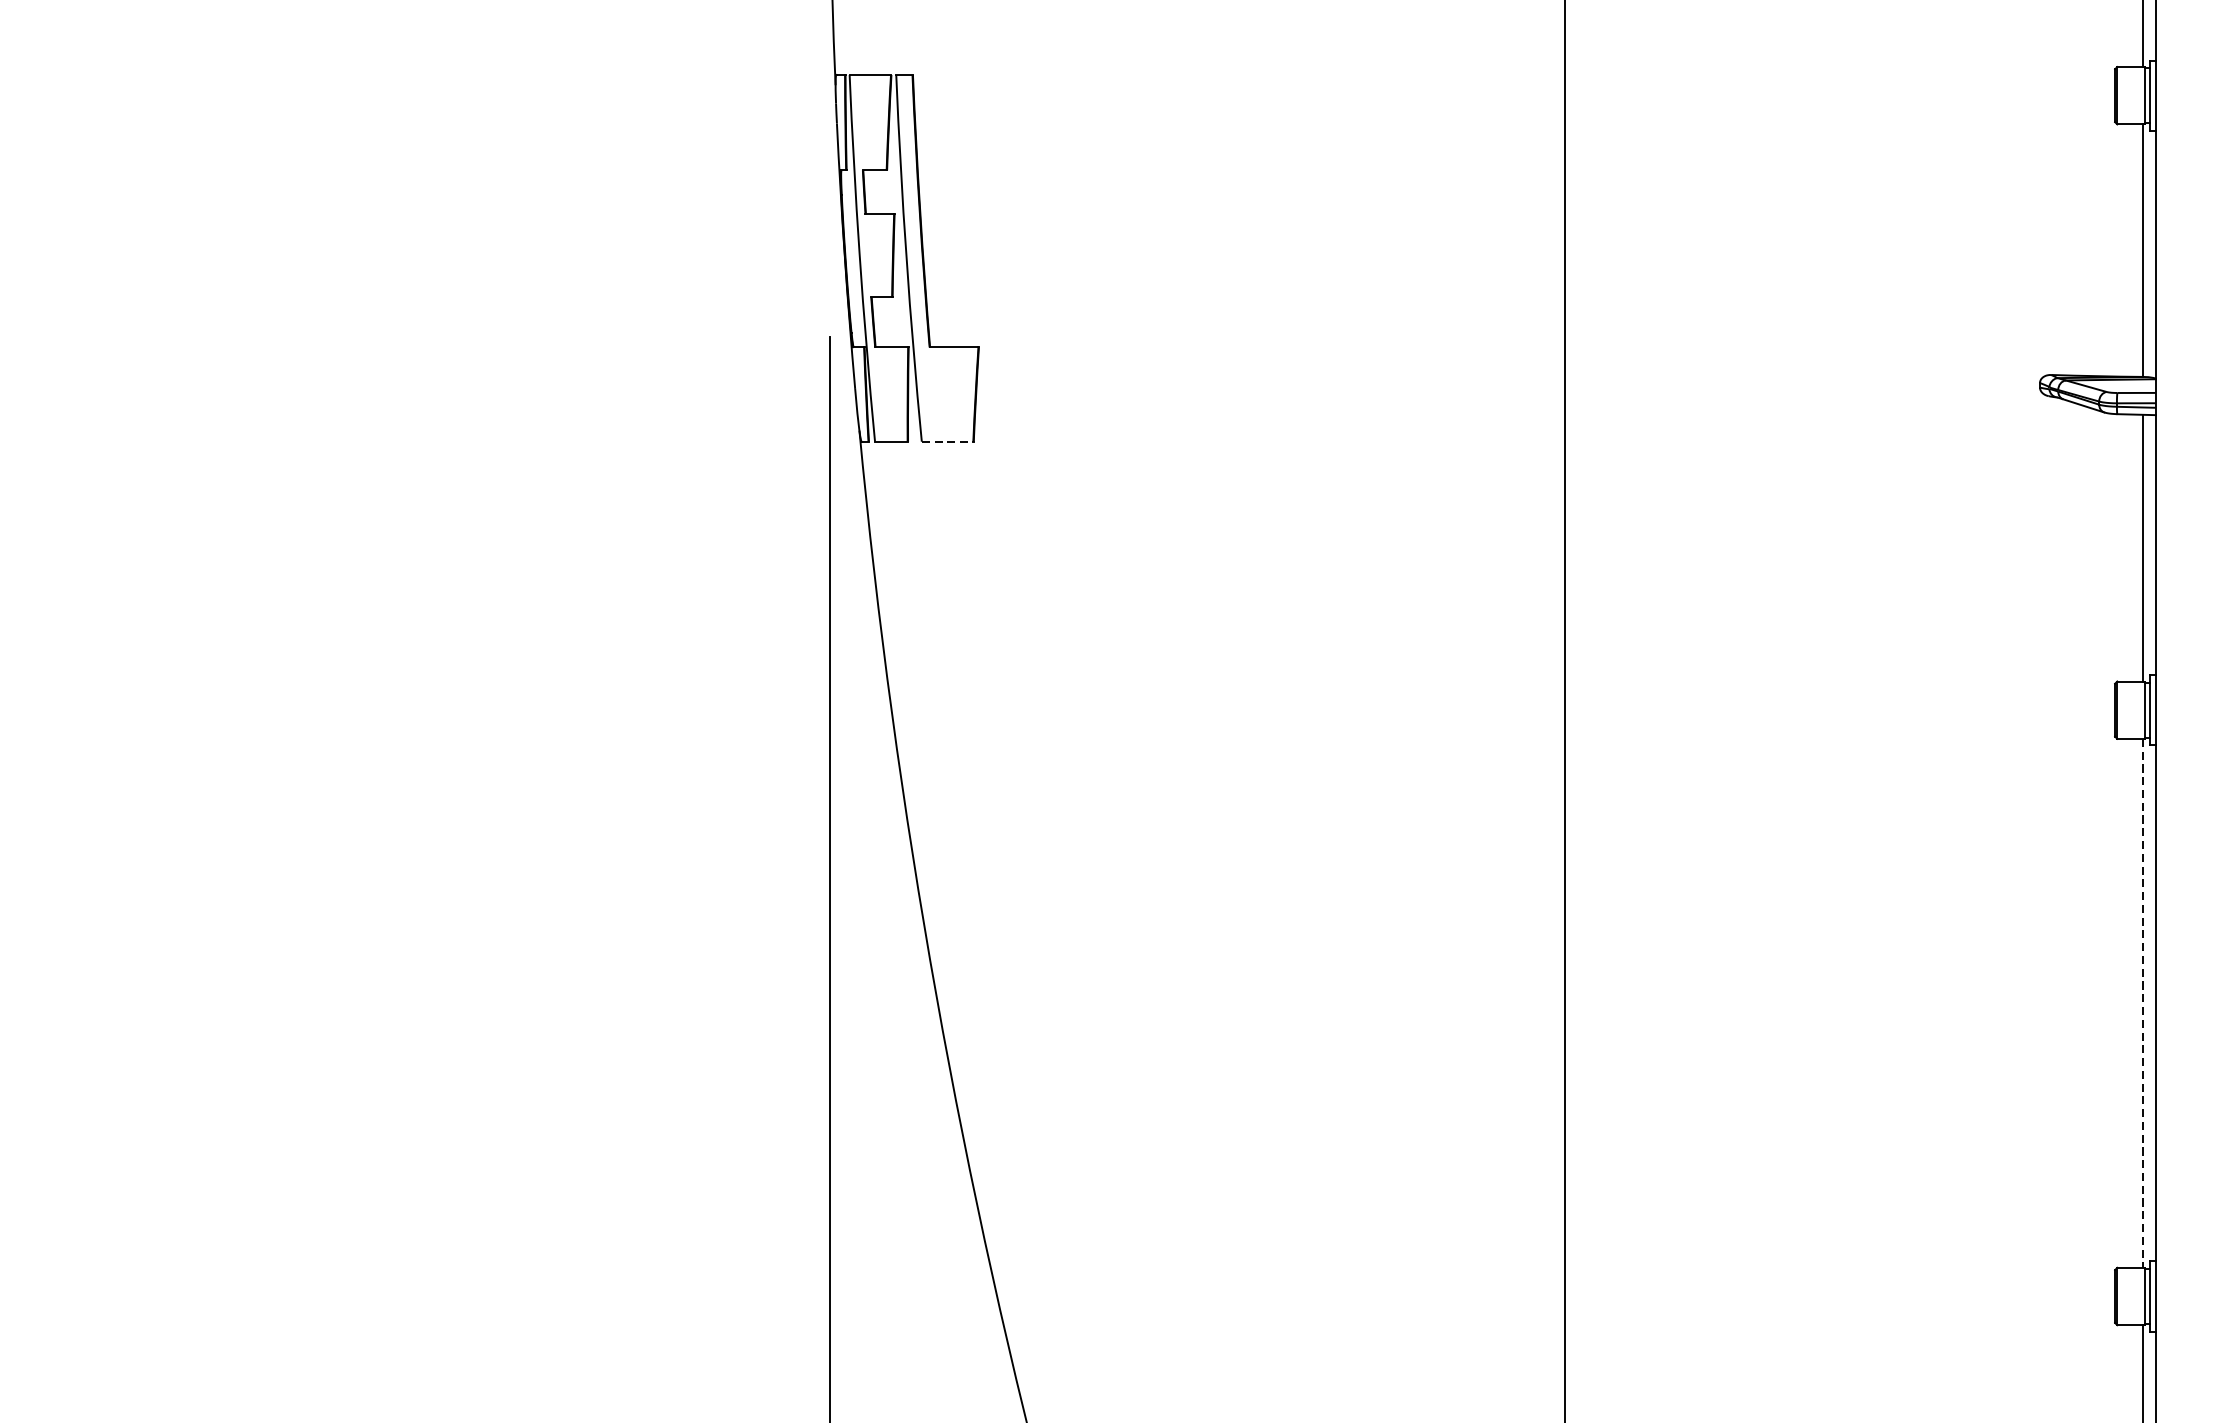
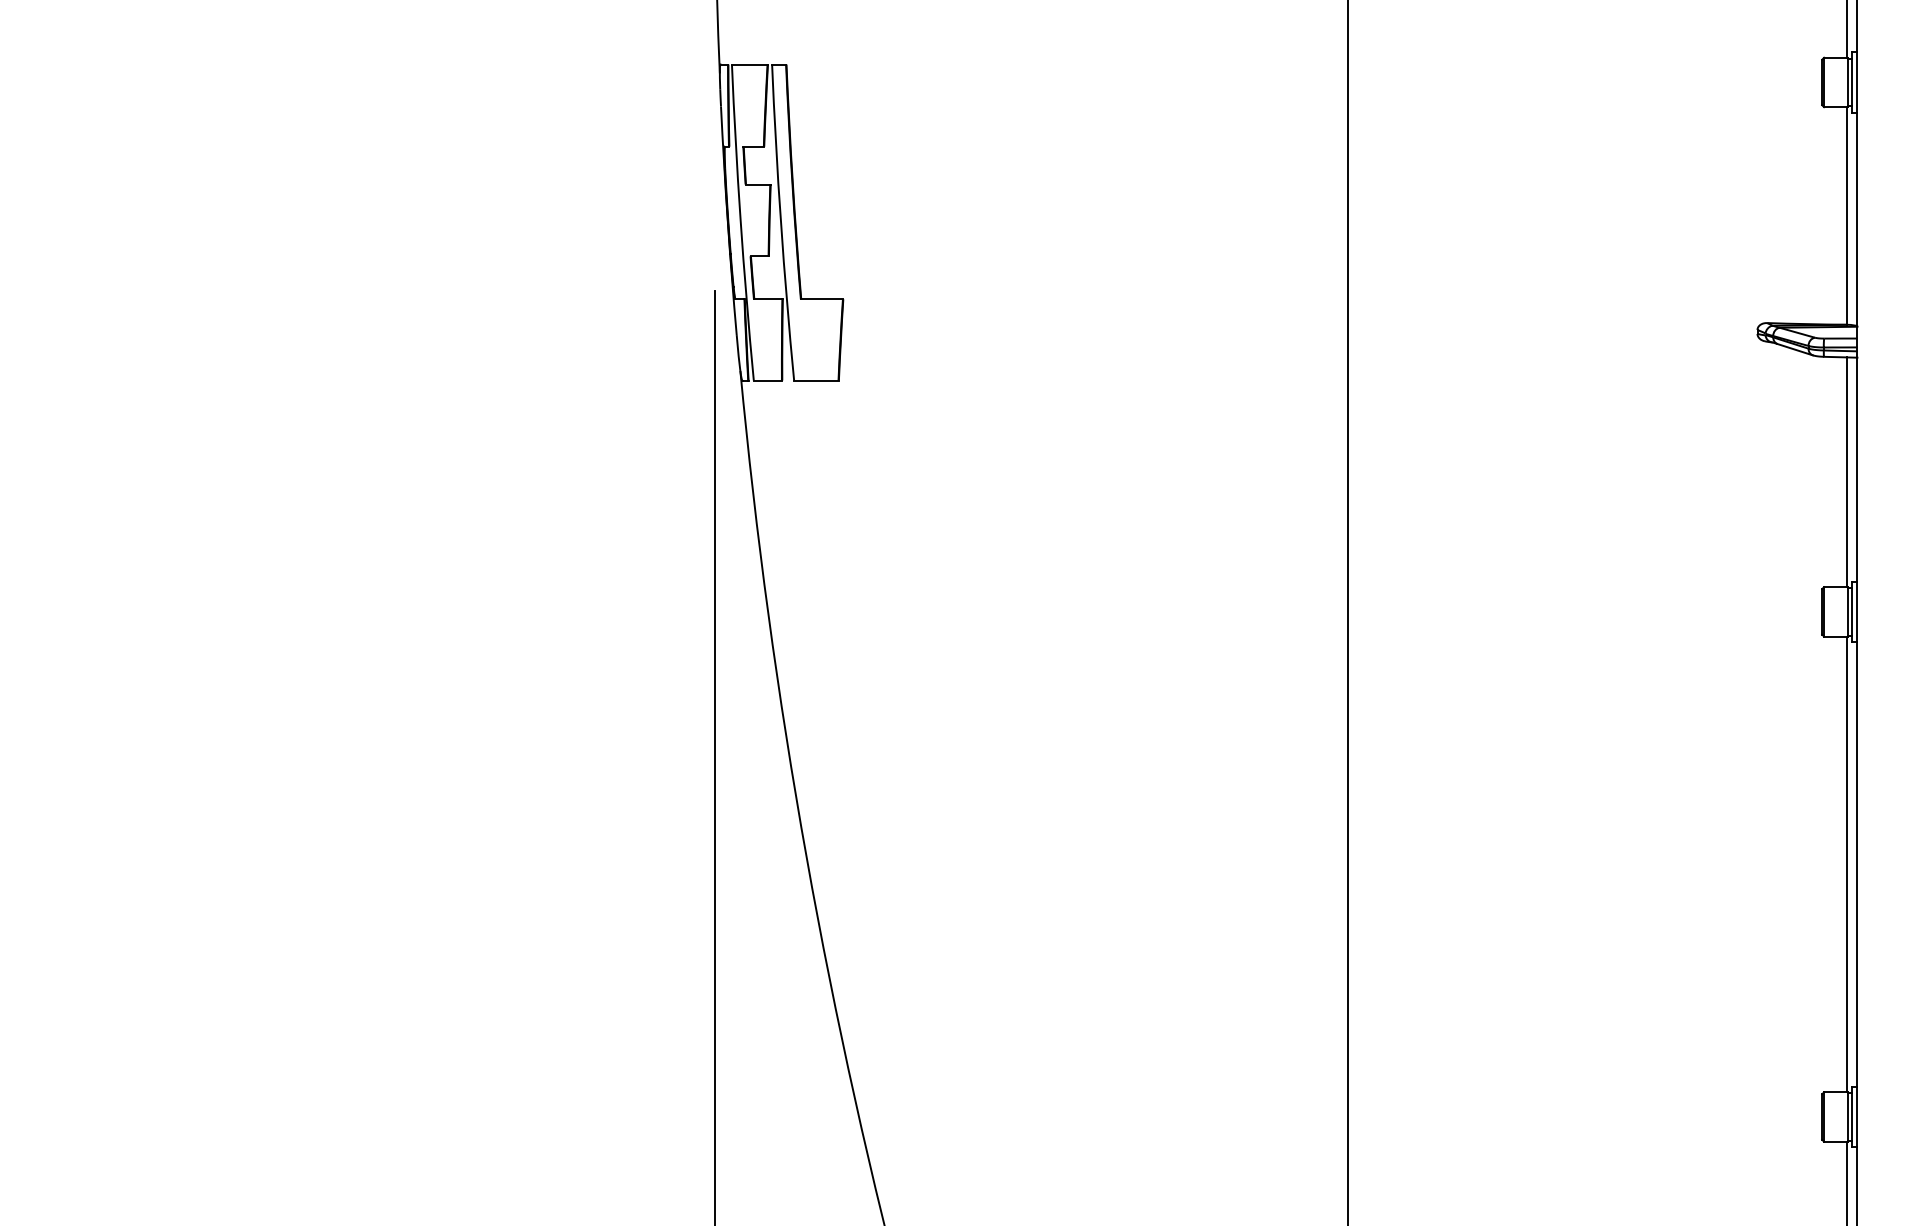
line: (947, 441) -> (816, 380), dashed -> solid
line: (2143, 1003) -> (1846, 864), dashed -> solid

